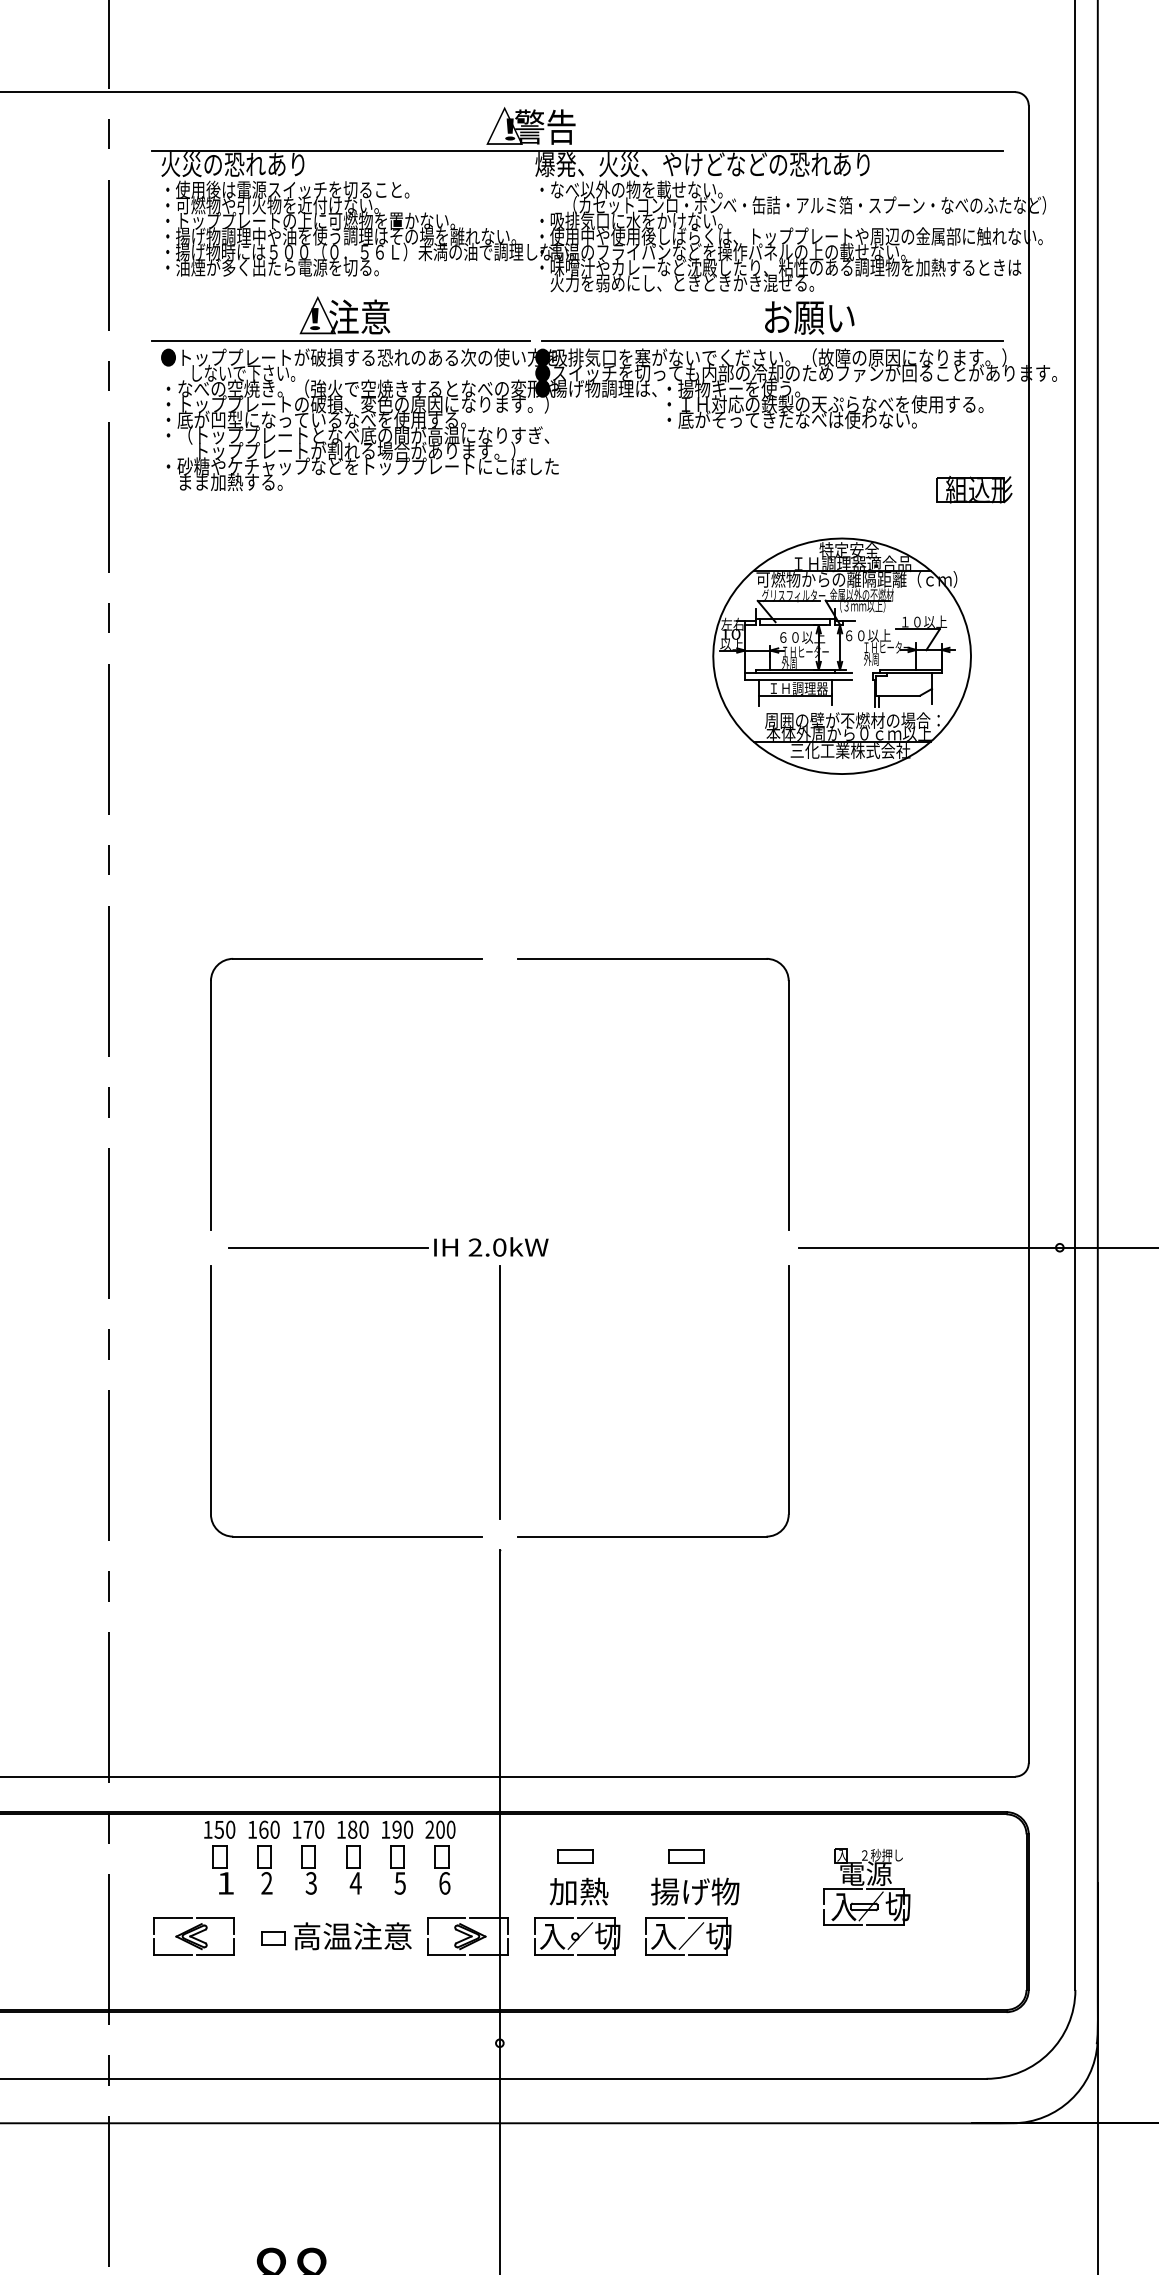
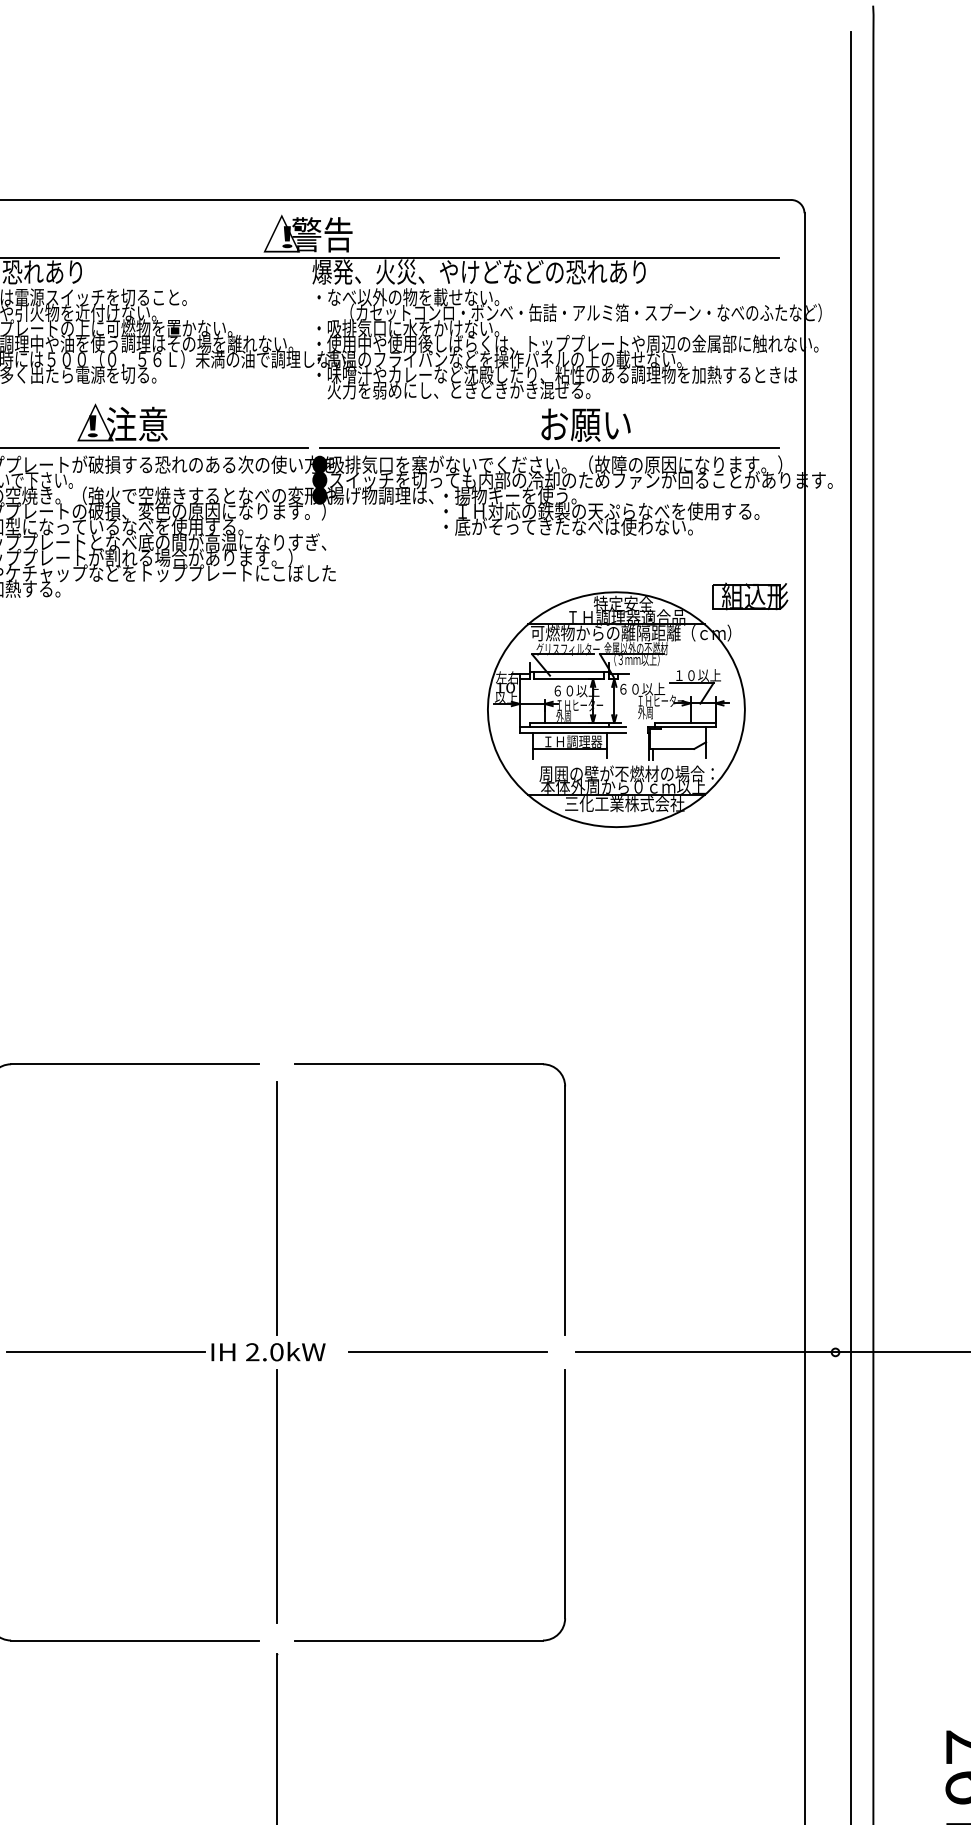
part: (841, 655) -> (615, 708), moved
line: (499, 1102) -> (276, 1207), added
line: (671, 1247) -> (448, 1352), added

